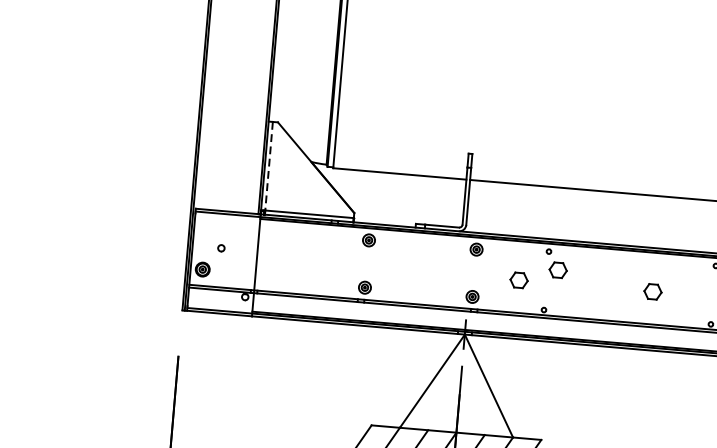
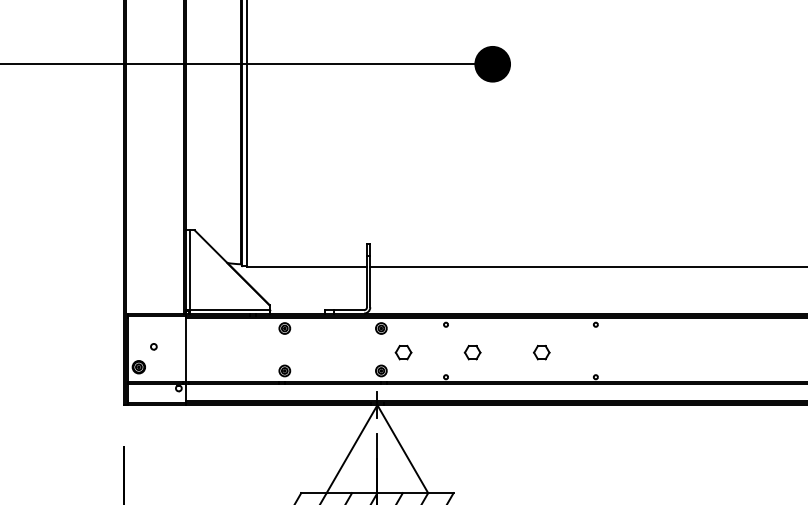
line: (269, 166) -> (190, 270), dashed -> solid
part: (558, 270) -> (472, 352), moved
part: (519, 280) -> (403, 352), moved

